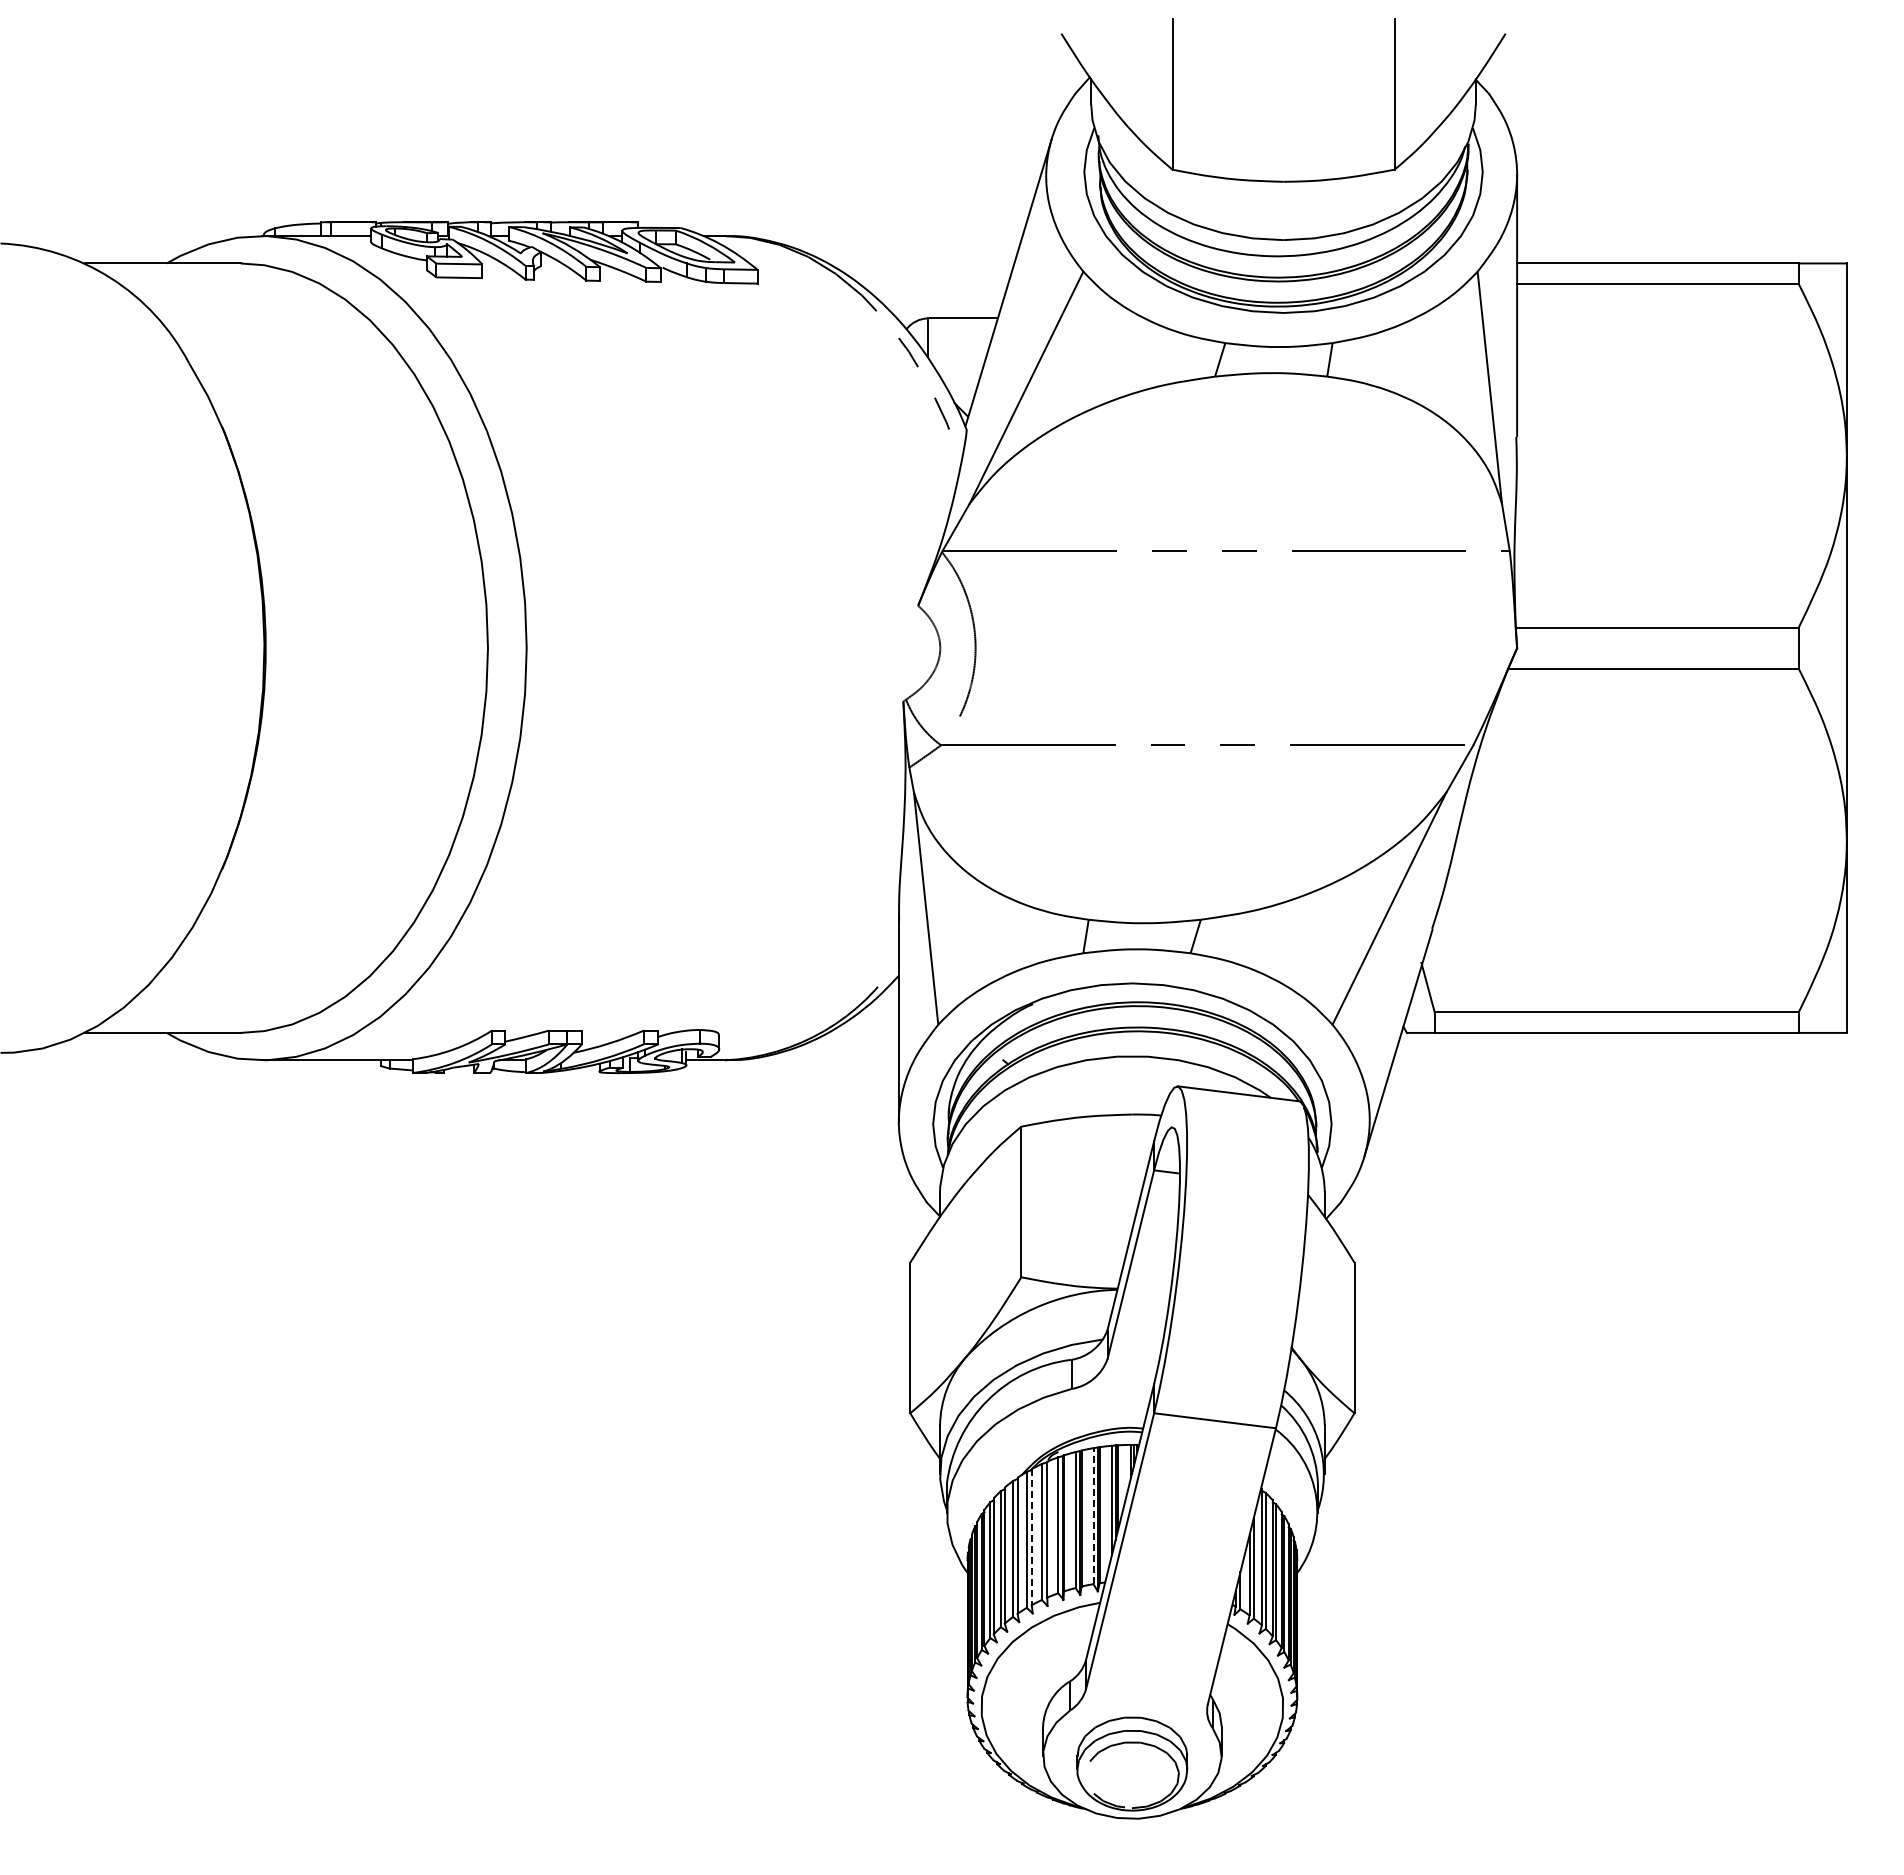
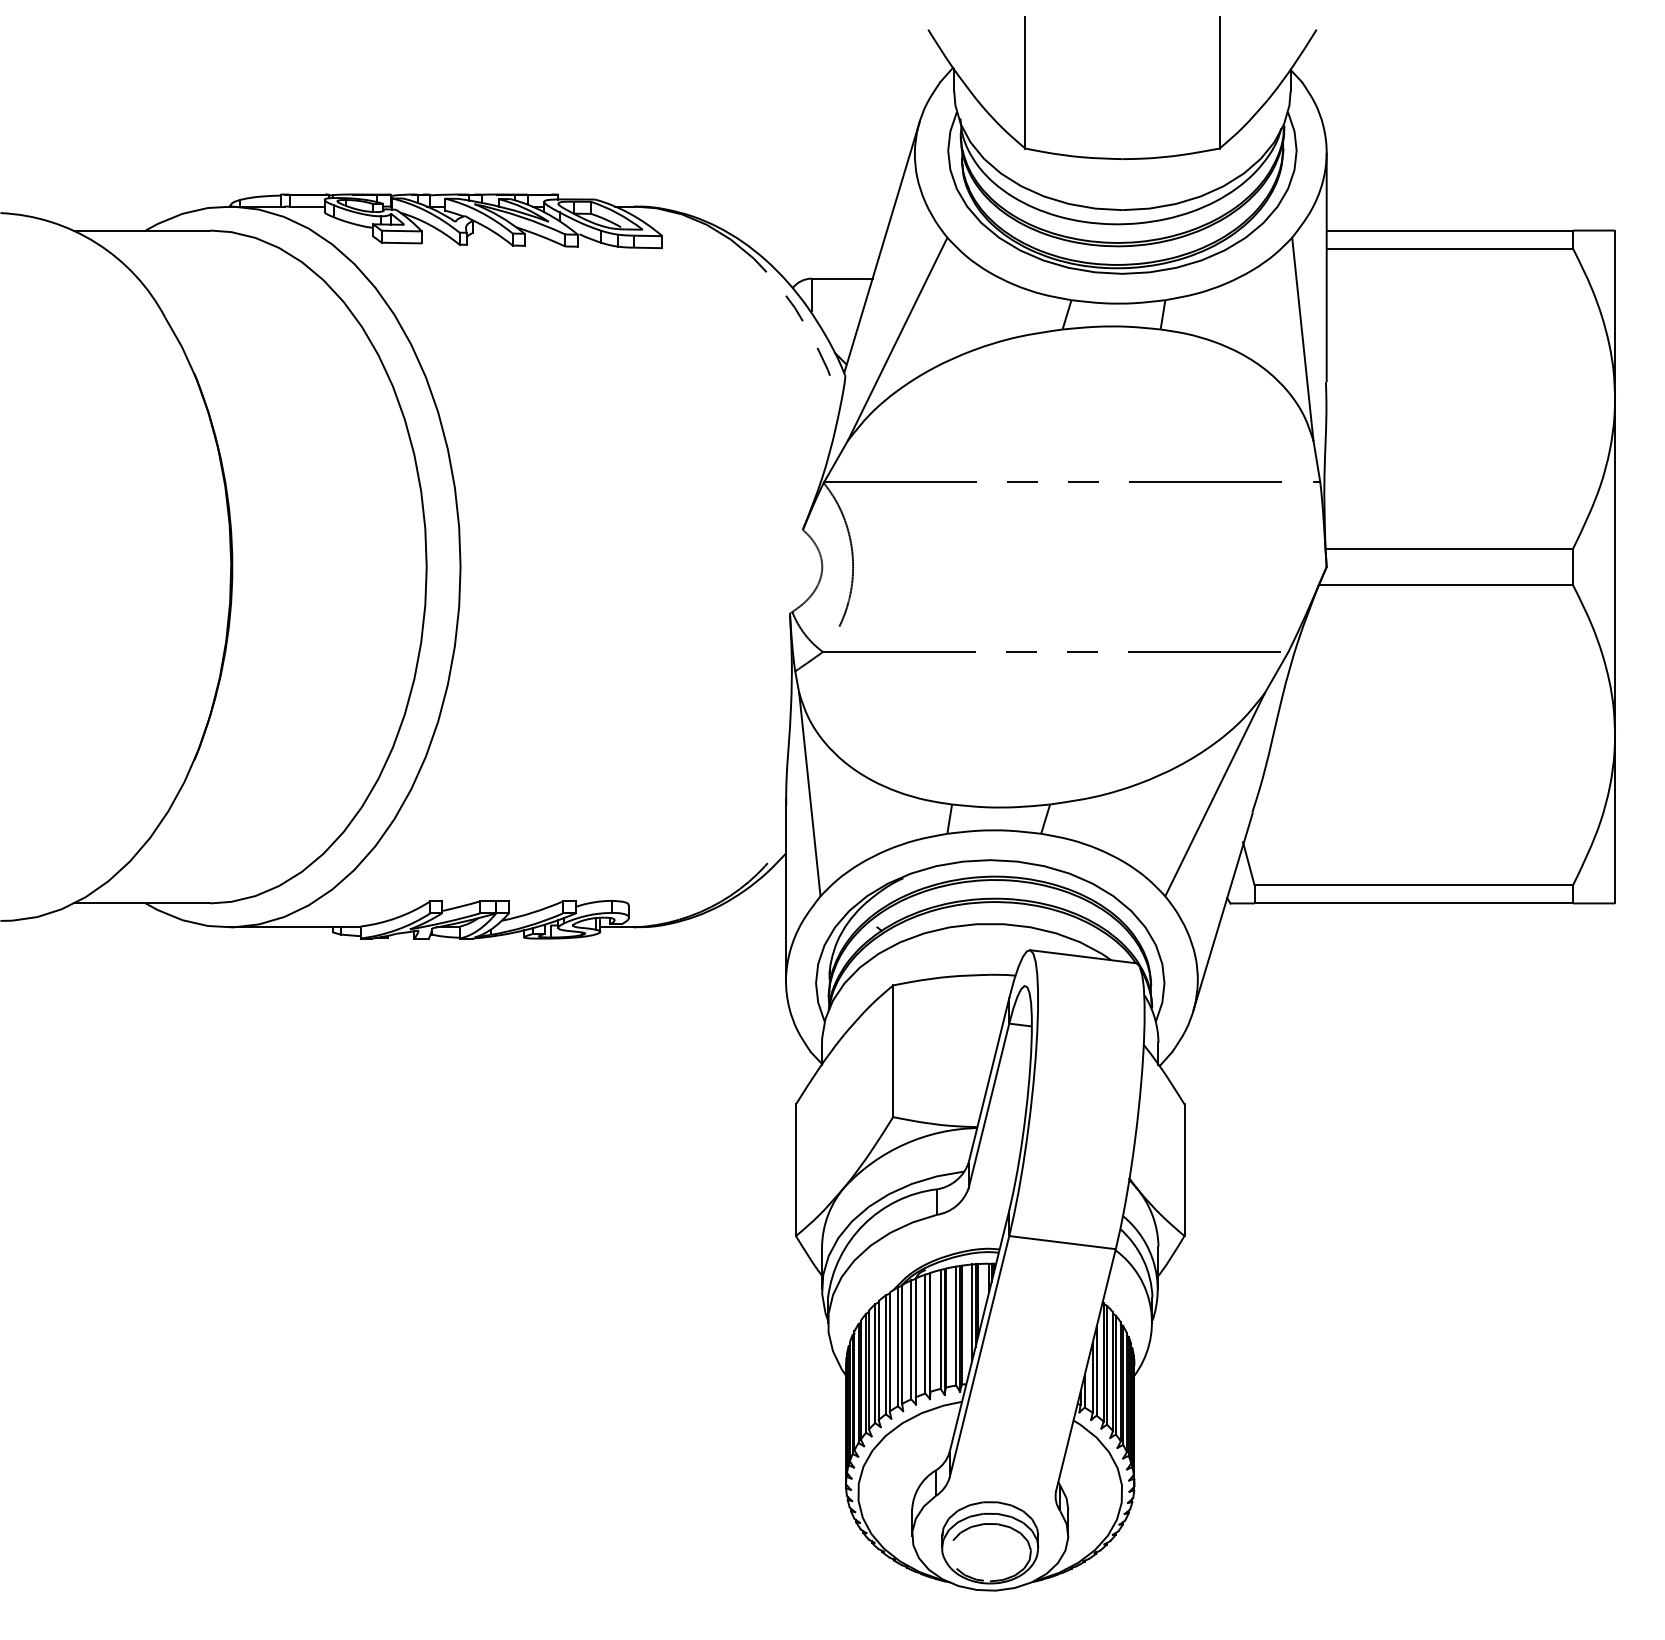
line: (1093, 1515) -> (956, 1325), dashed -> solid
line: (1031, 1537) -> (902, 1344), dashed -> solid

